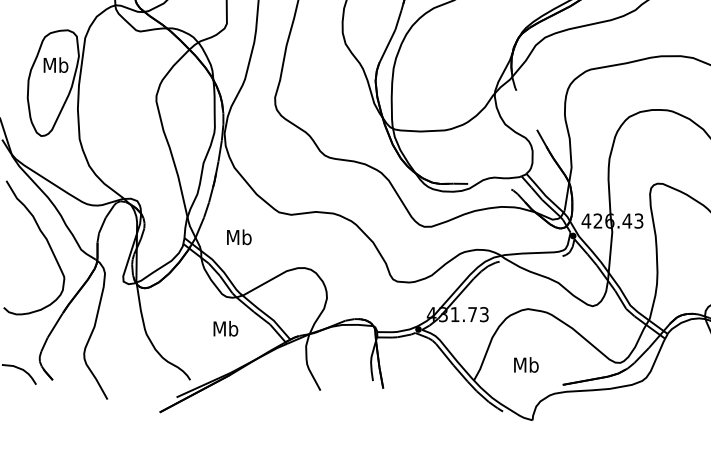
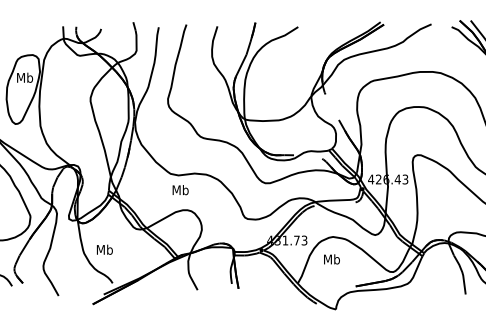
text: (239, 237) -> (180, 190), moved
text: (225, 328) -> (104, 249), moved
text: (525, 365) -> (331, 259), moved

